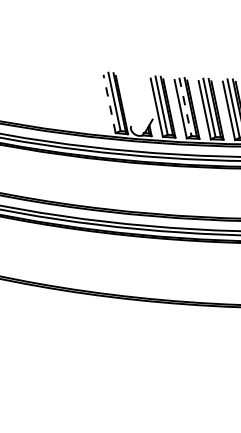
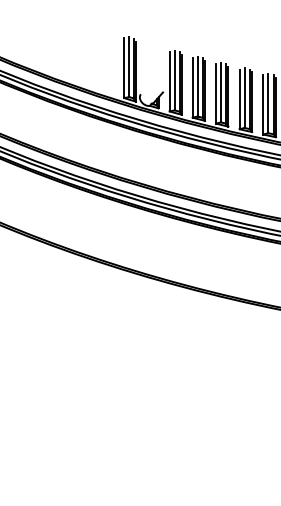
line: (110, 104) -> (124, 68), dashed -> solid
line: (185, 106) -> (197, 86), dashed -> solid

